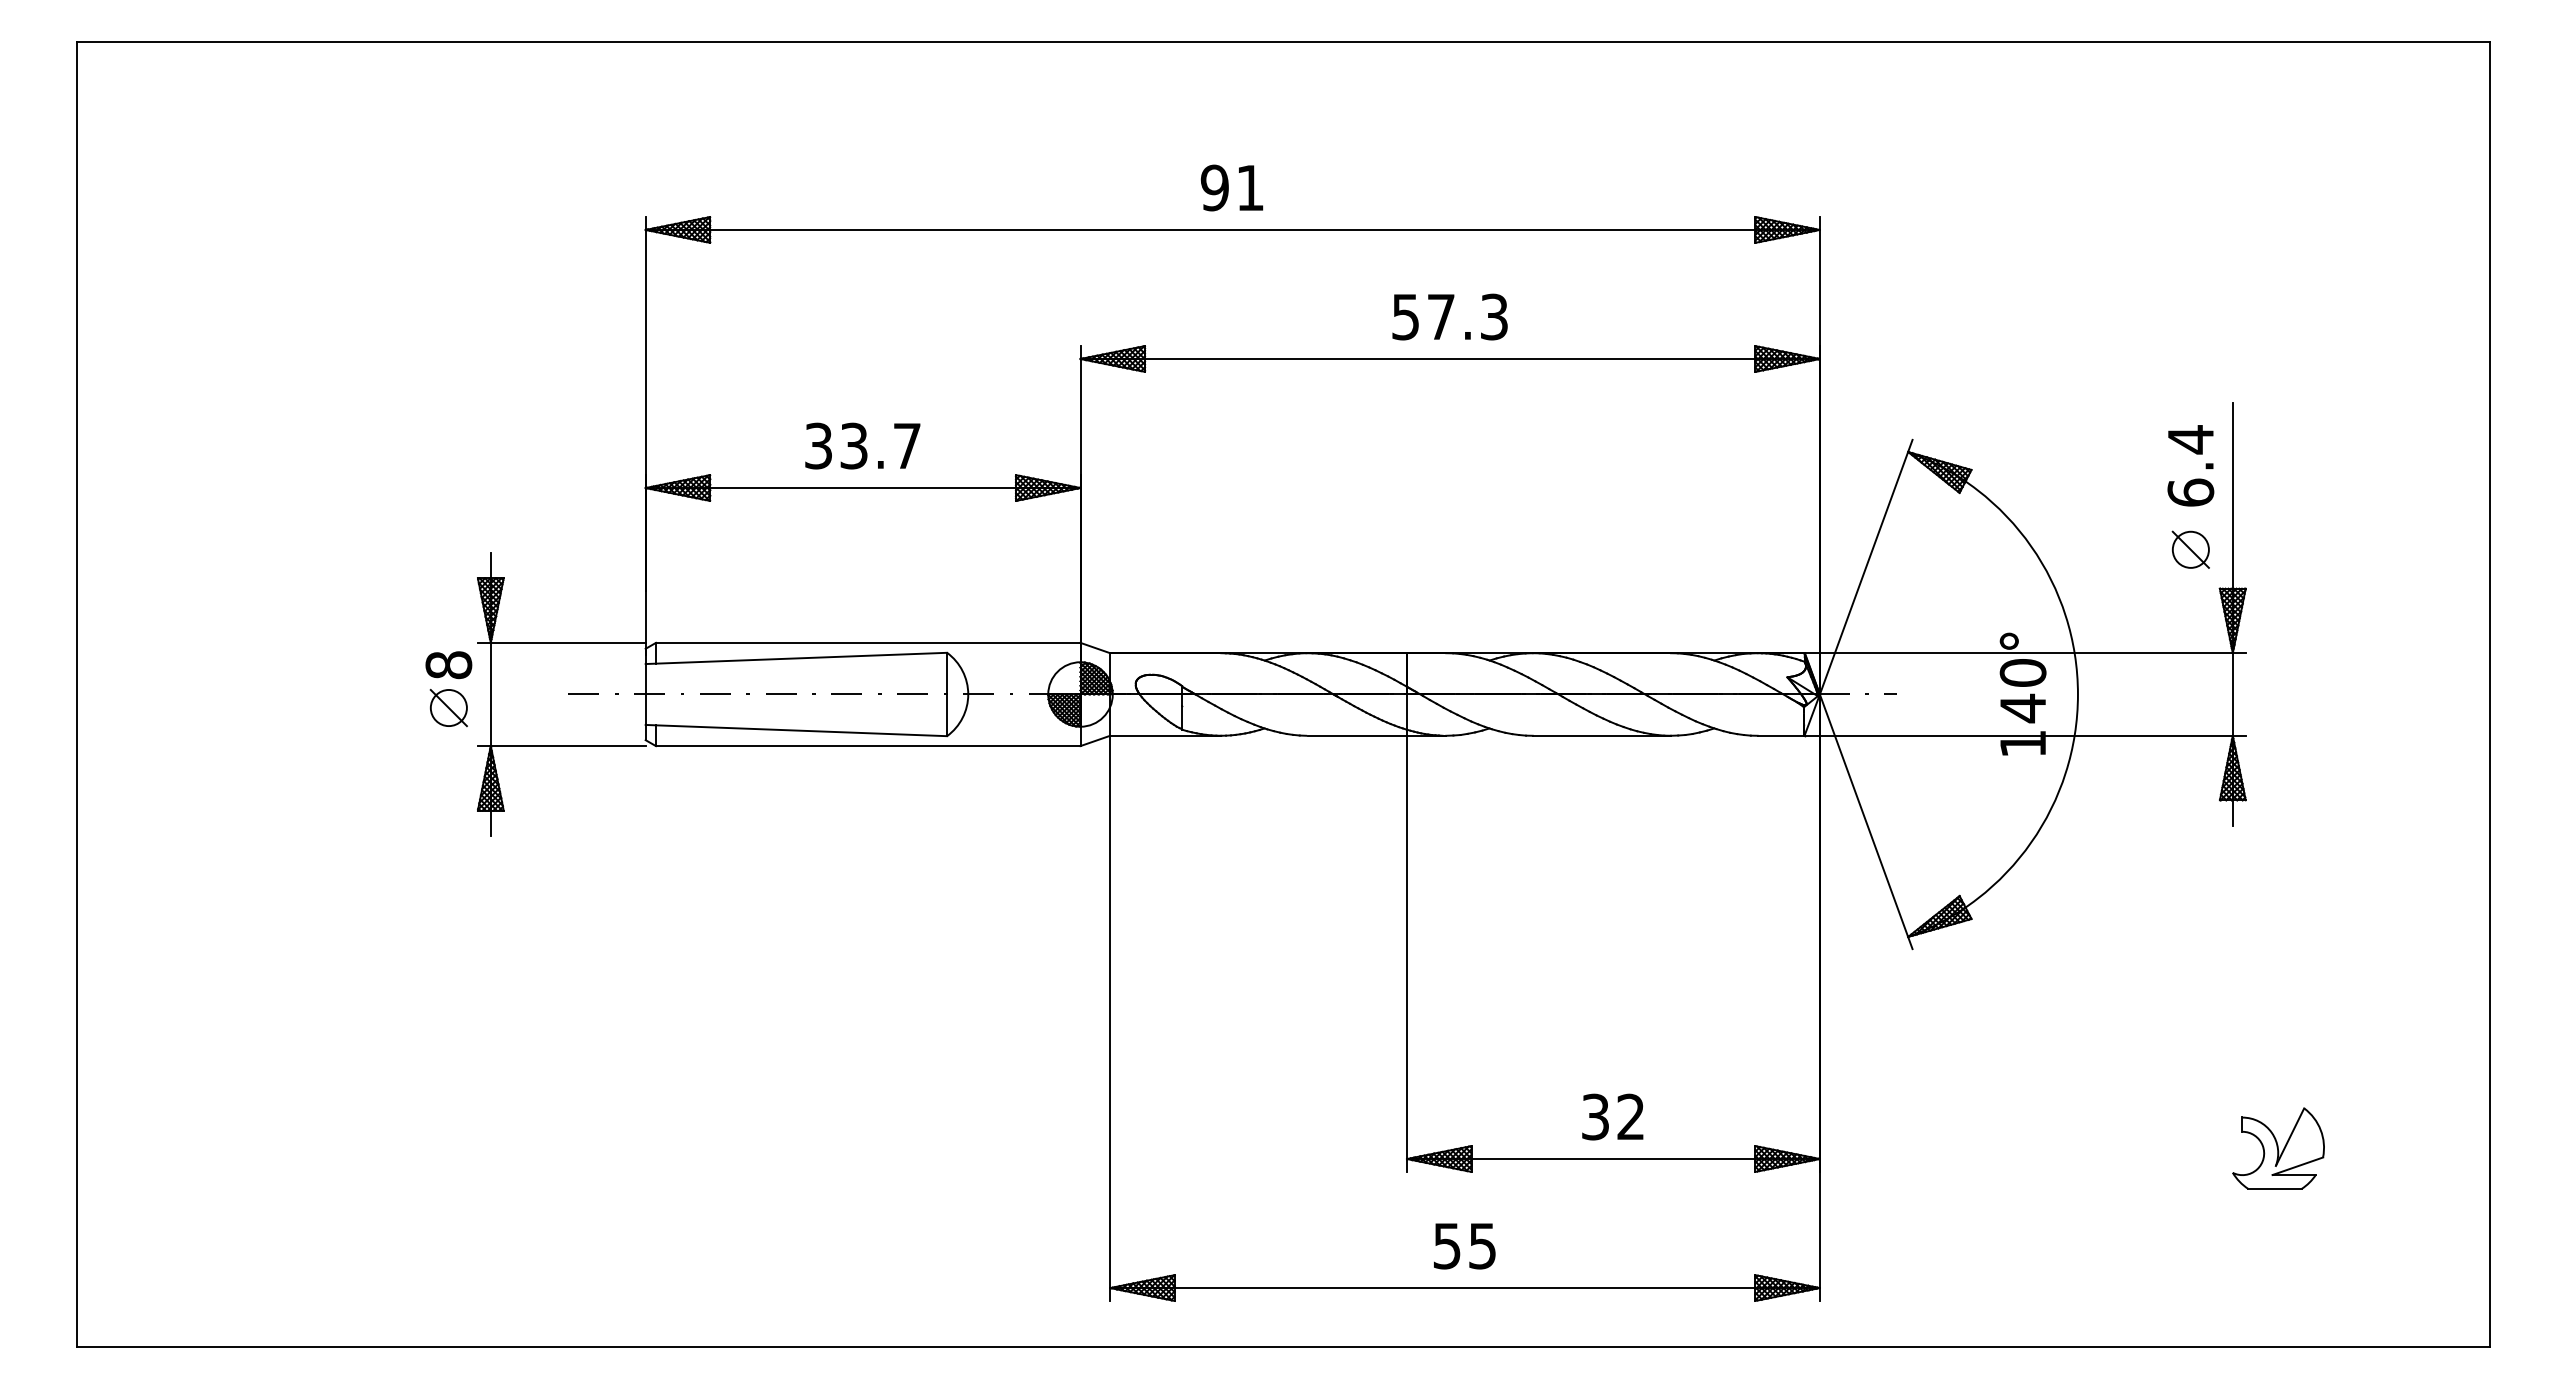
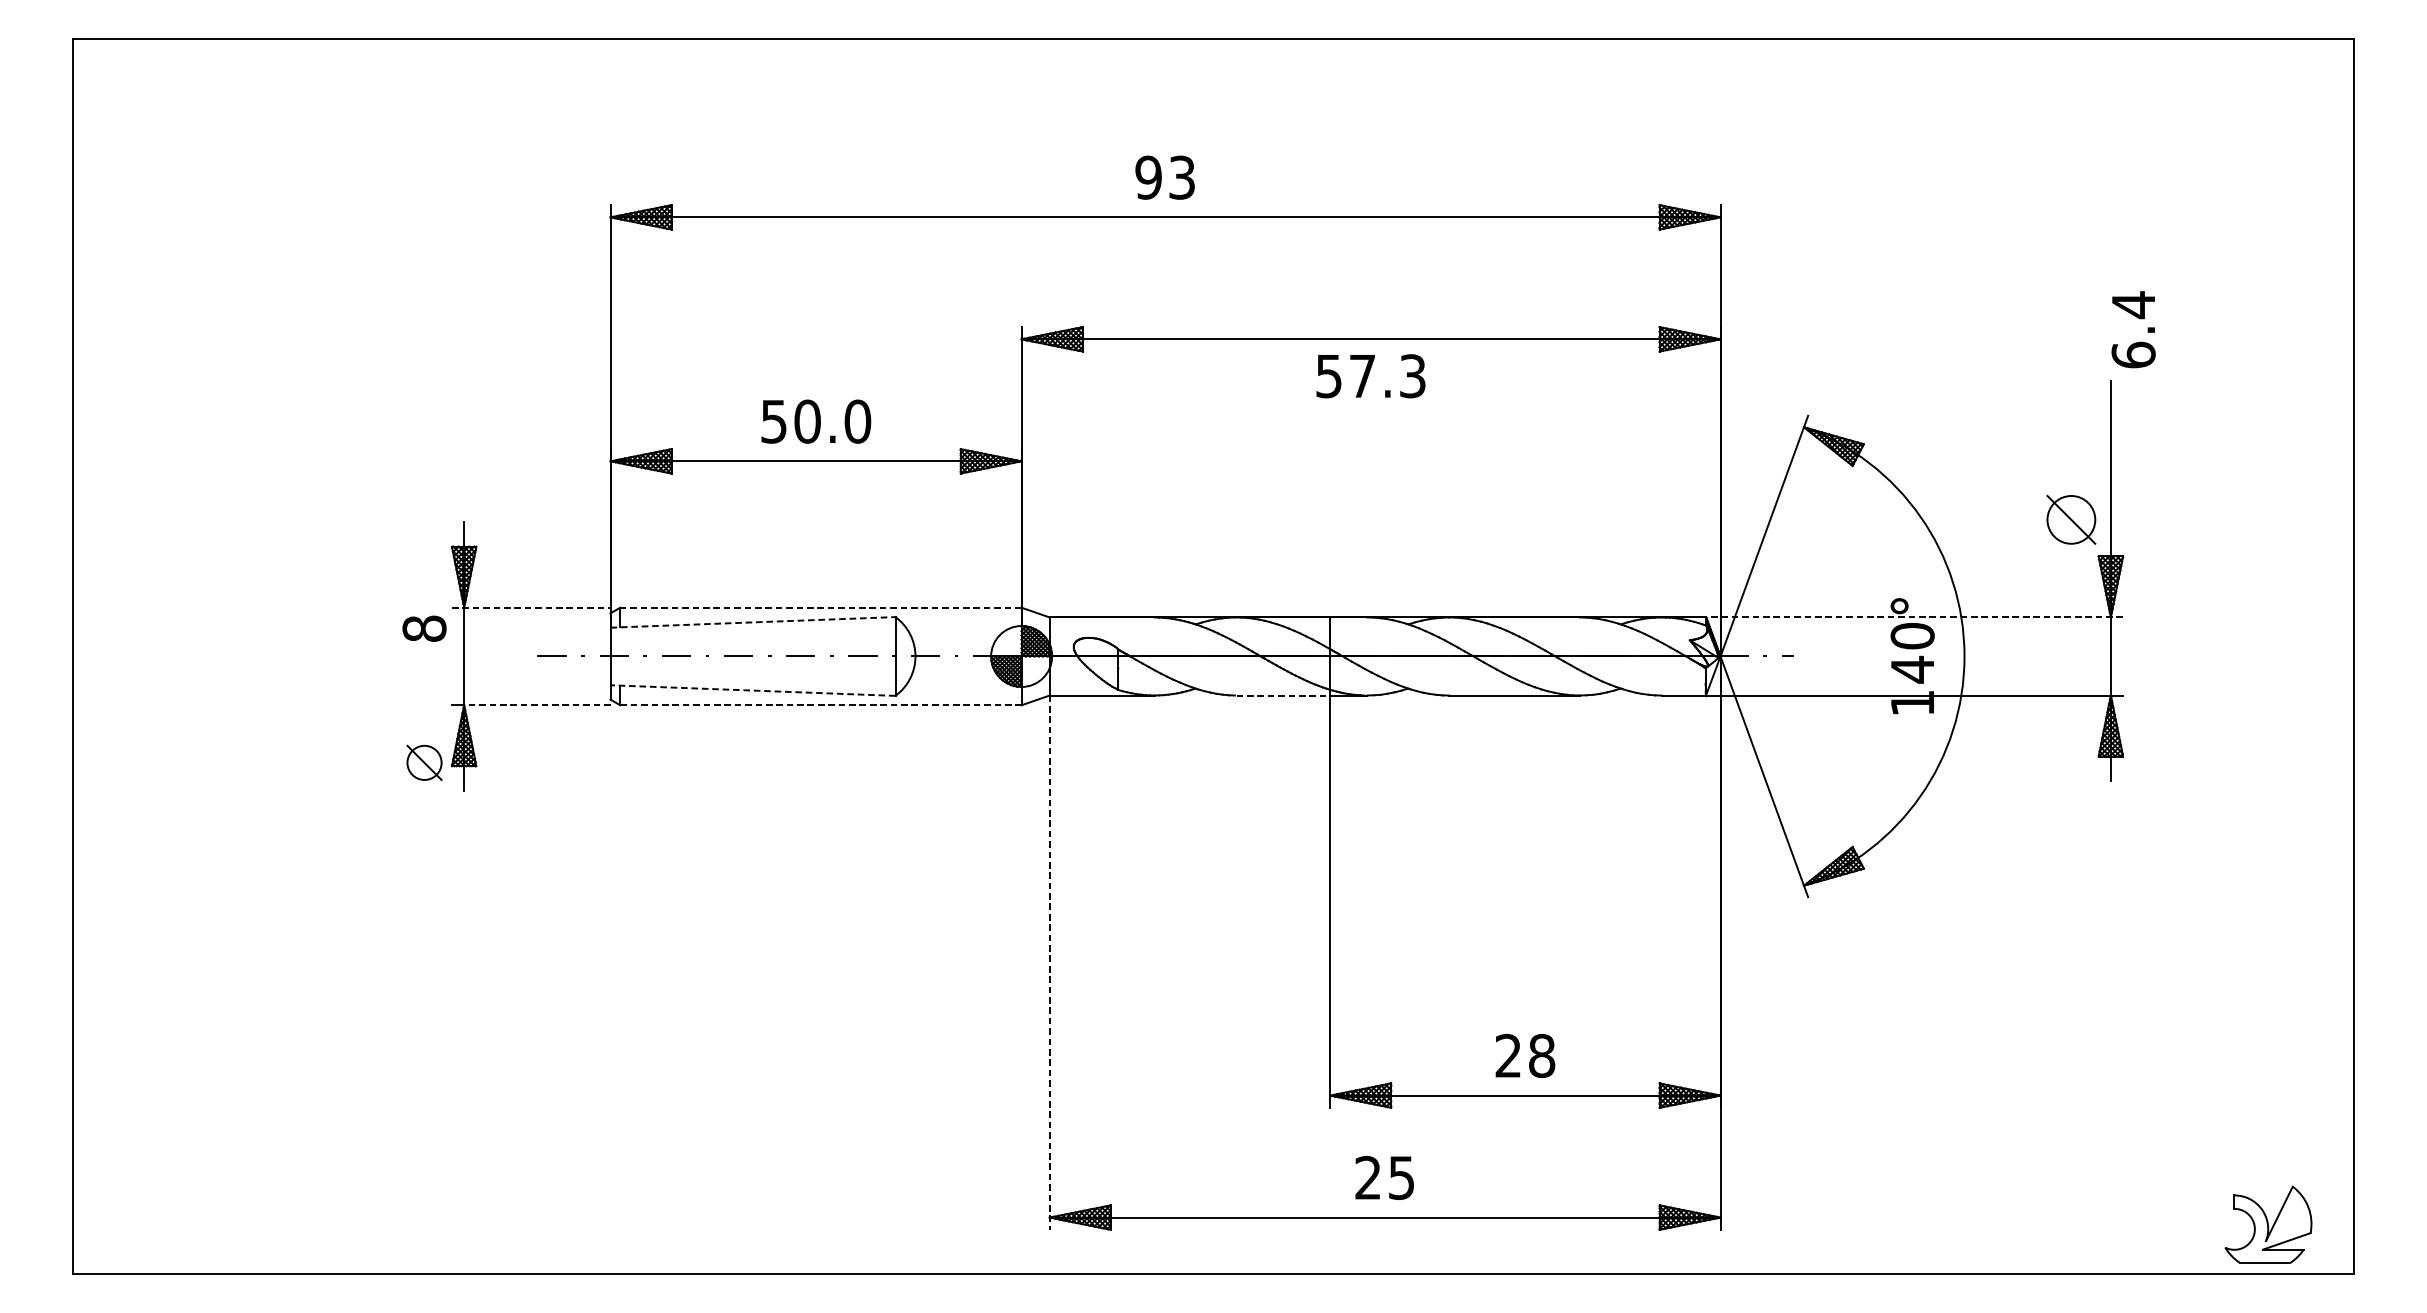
text: (1250, 187) -> (1182, 177), 91 -> 93
text: (1449, 316) -> (1370, 375), moved
text: (863, 445) -> (816, 421), 33.7 -> 50.0
text: (2190, 465) -> (2133, 329), moved
part: (2190, 549) -> (2070, 519), size x1.4
line: (561, 642) -> (530, 607), solid -> dashed
line: (867, 642) -> (820, 607), solid -> dashed
line: (2024, 653) -> (1913, 617), solid -> dashed
line: (796, 658) -> (753, 622), solid -> dashed
part: (448, 707) -> (424, 762), moved
line: (796, 730) -> (753, 690), solid -> dashed
line: (1358, 735) -> (1284, 695), solid -> dashed
line: (567, 746) -> (536, 705), solid -> dashed
line: (868, 746) -> (821, 705), solid -> dashed
line: (1110, 1018) -> (1049, 962), solid -> dashed
text: (1613, 1116) -> (1525, 1055), 32 -> 28
part: (2278, 1148) -> (2268, 1224), moved
text: (1446, 1245) -> (1367, 1177), 55 -> 25

